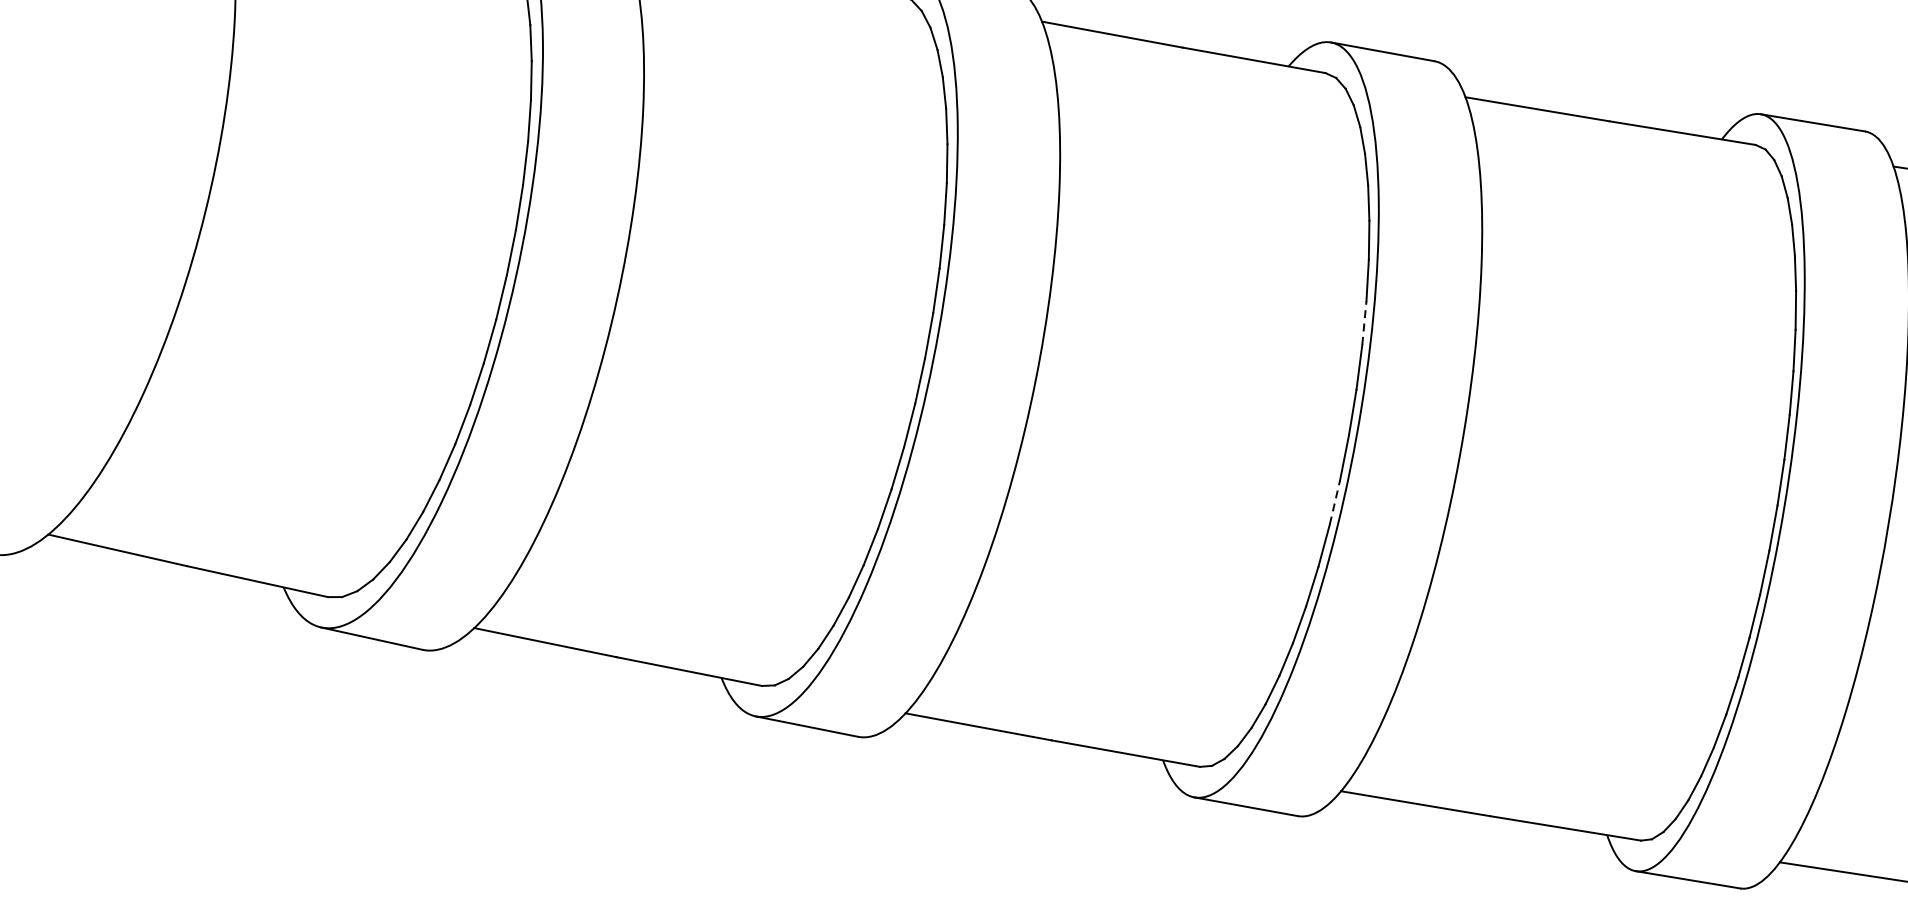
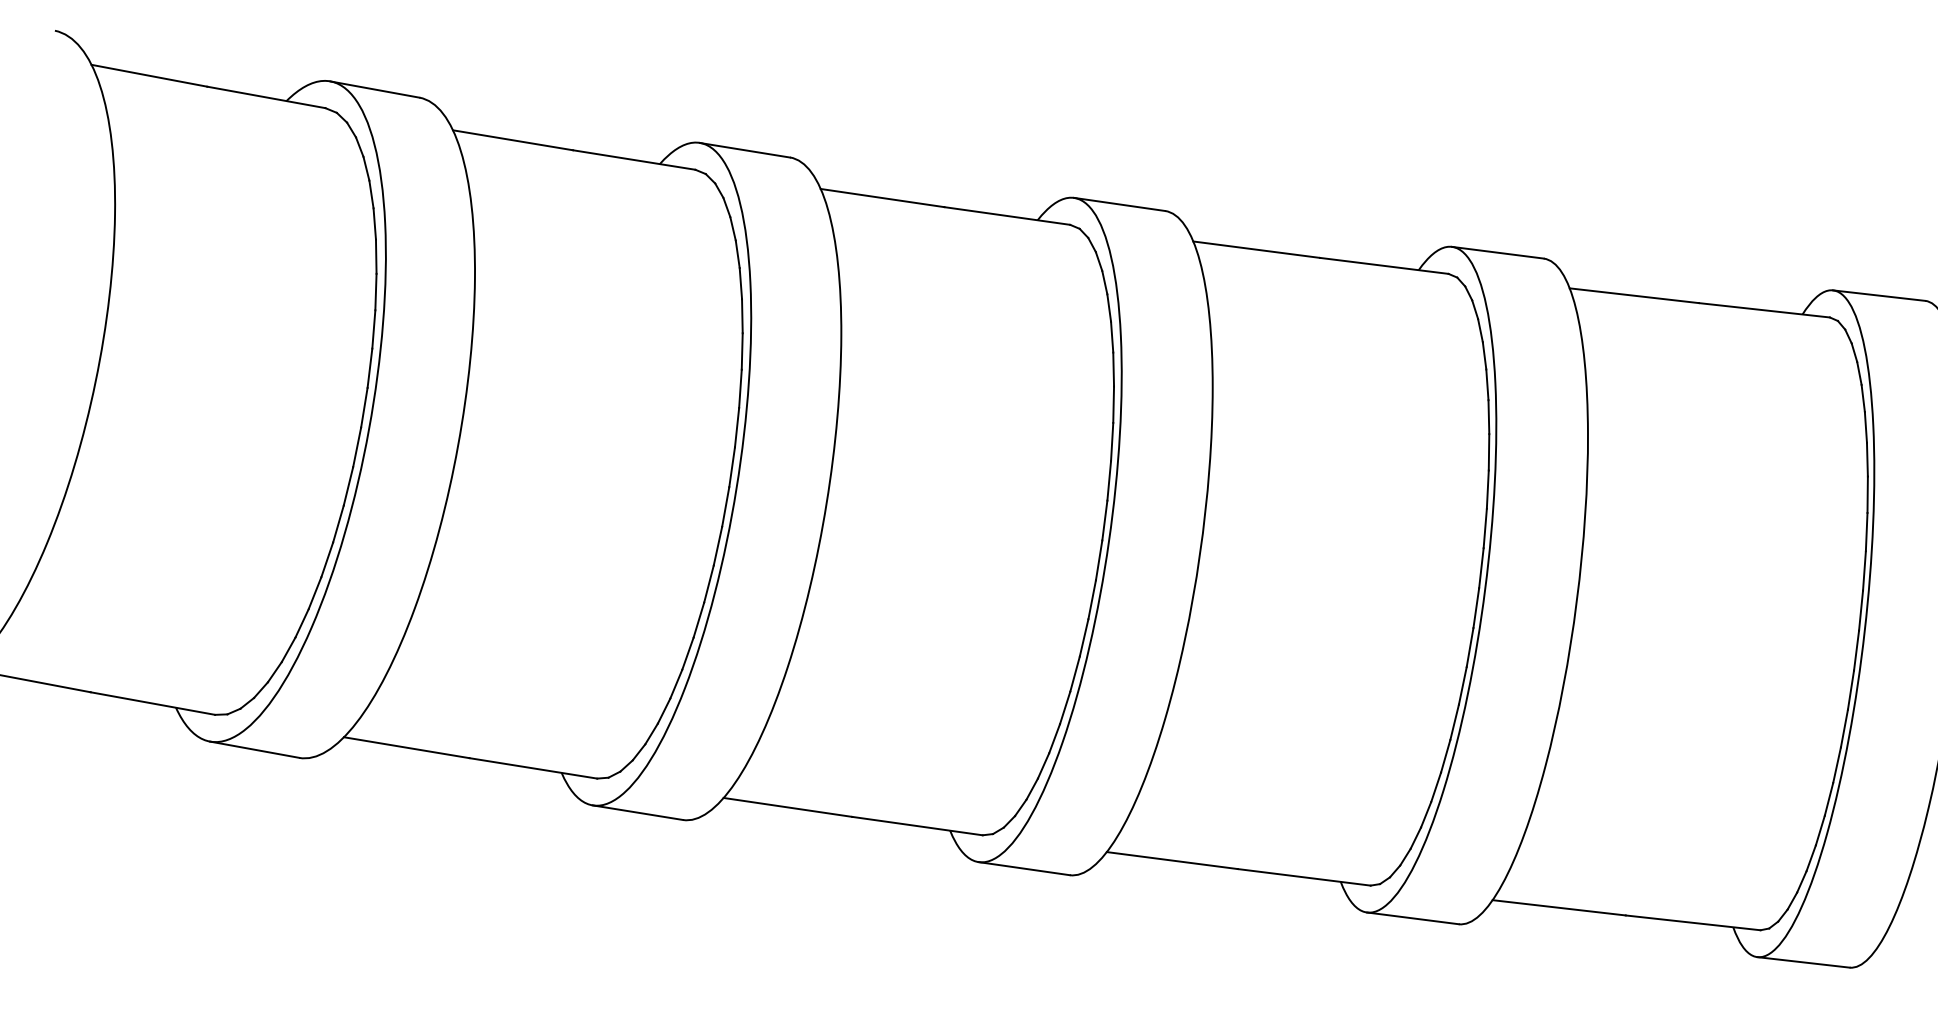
line: (1364, 322) -> (1112, 441), dashed -> solid
line: (1335, 502) -> (1092, 599), dashed -> solid

